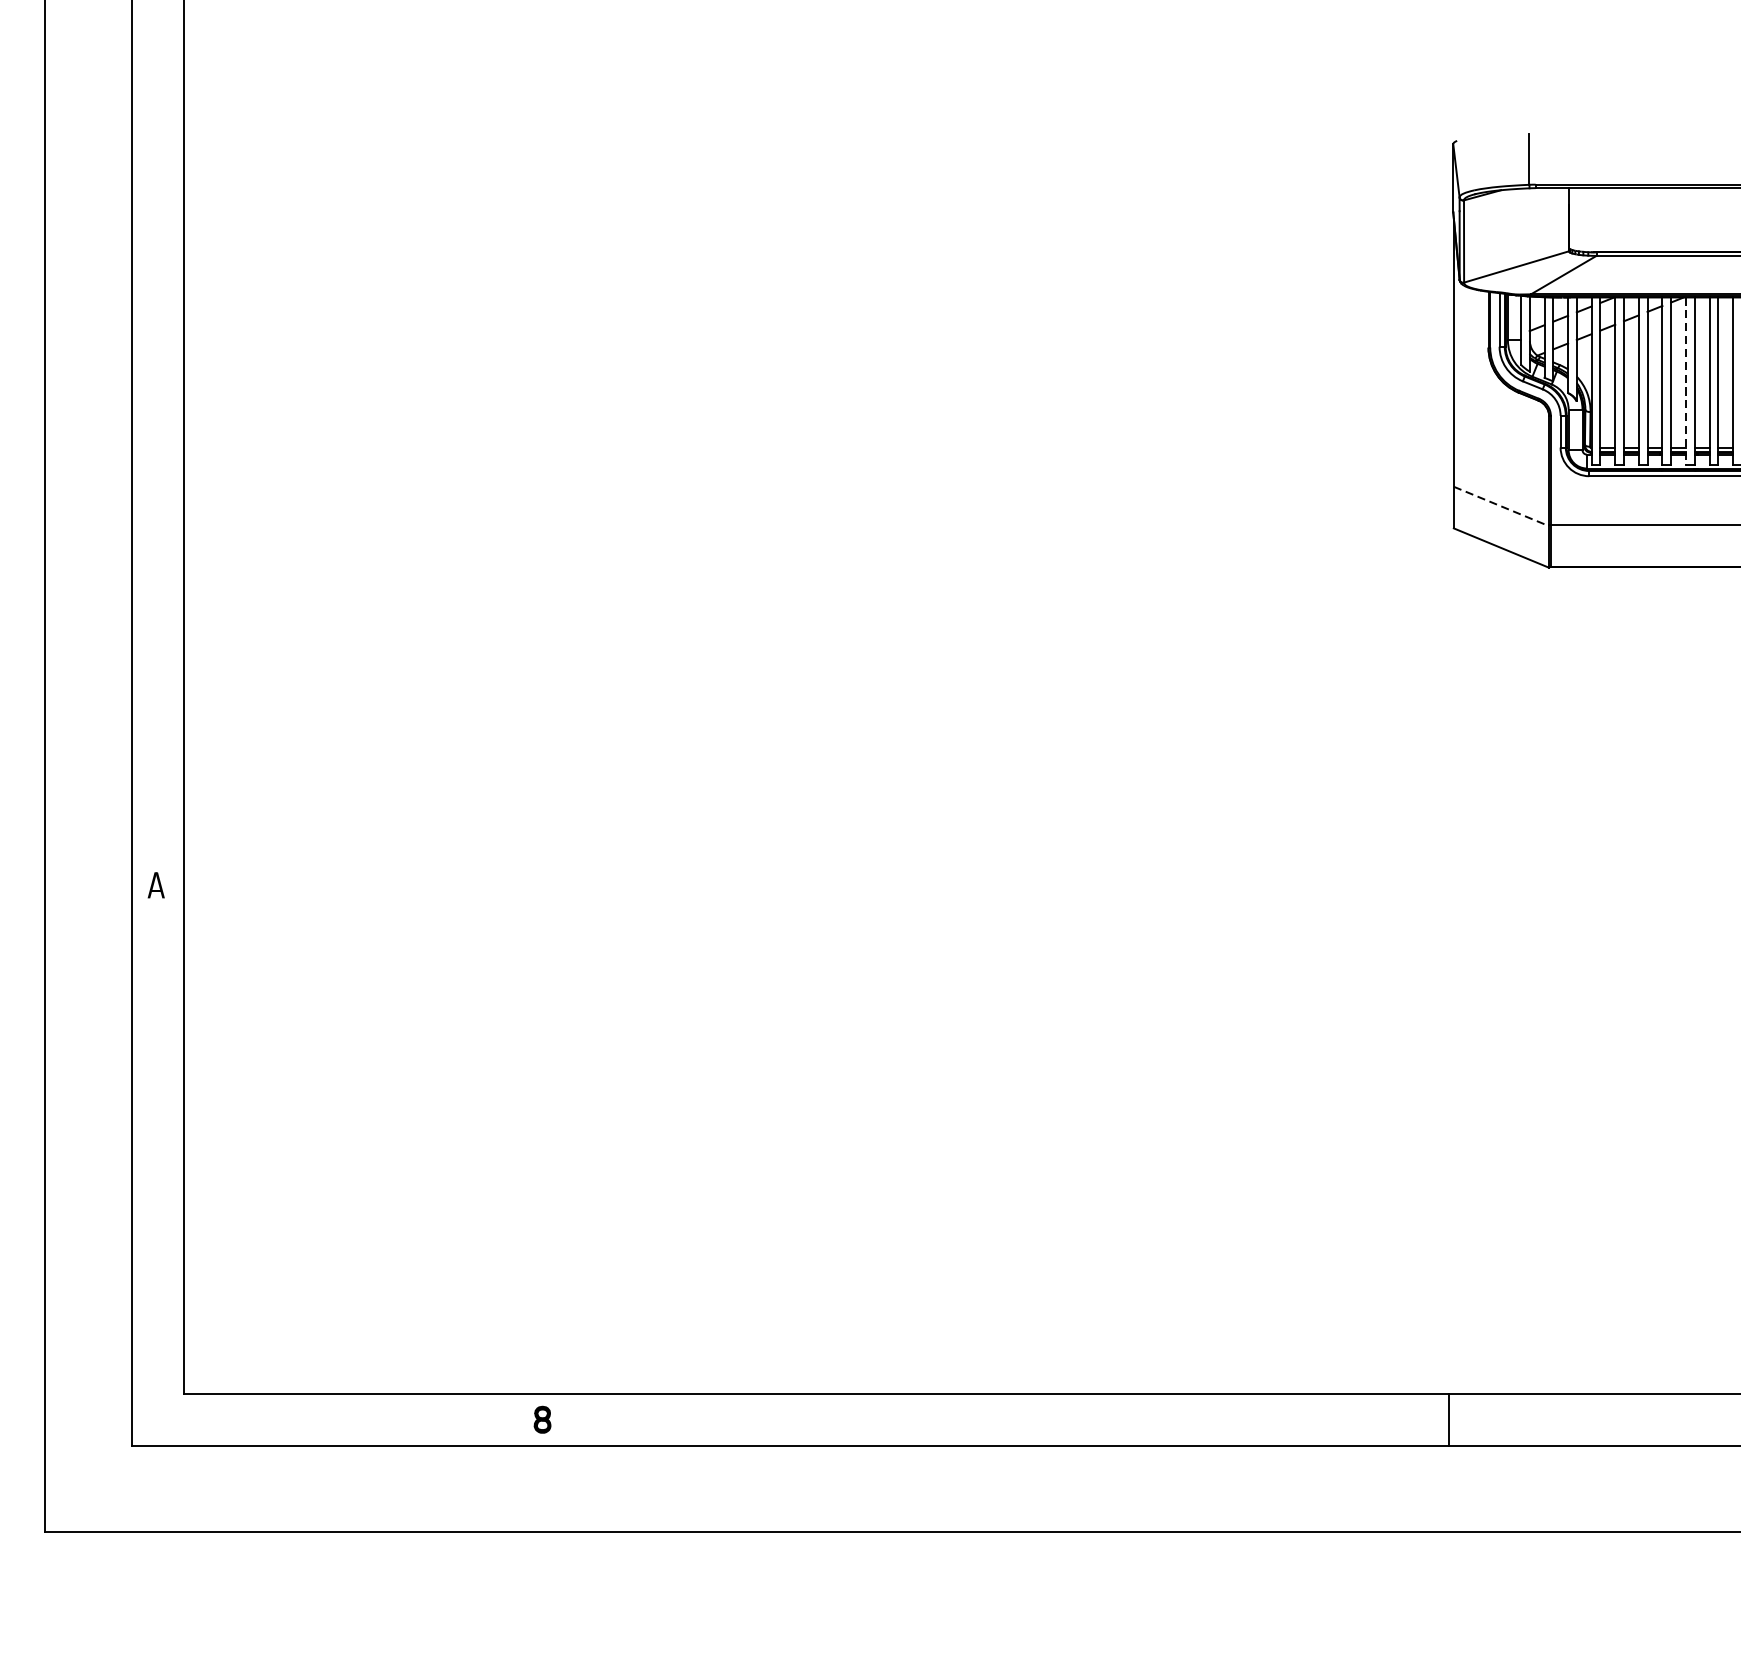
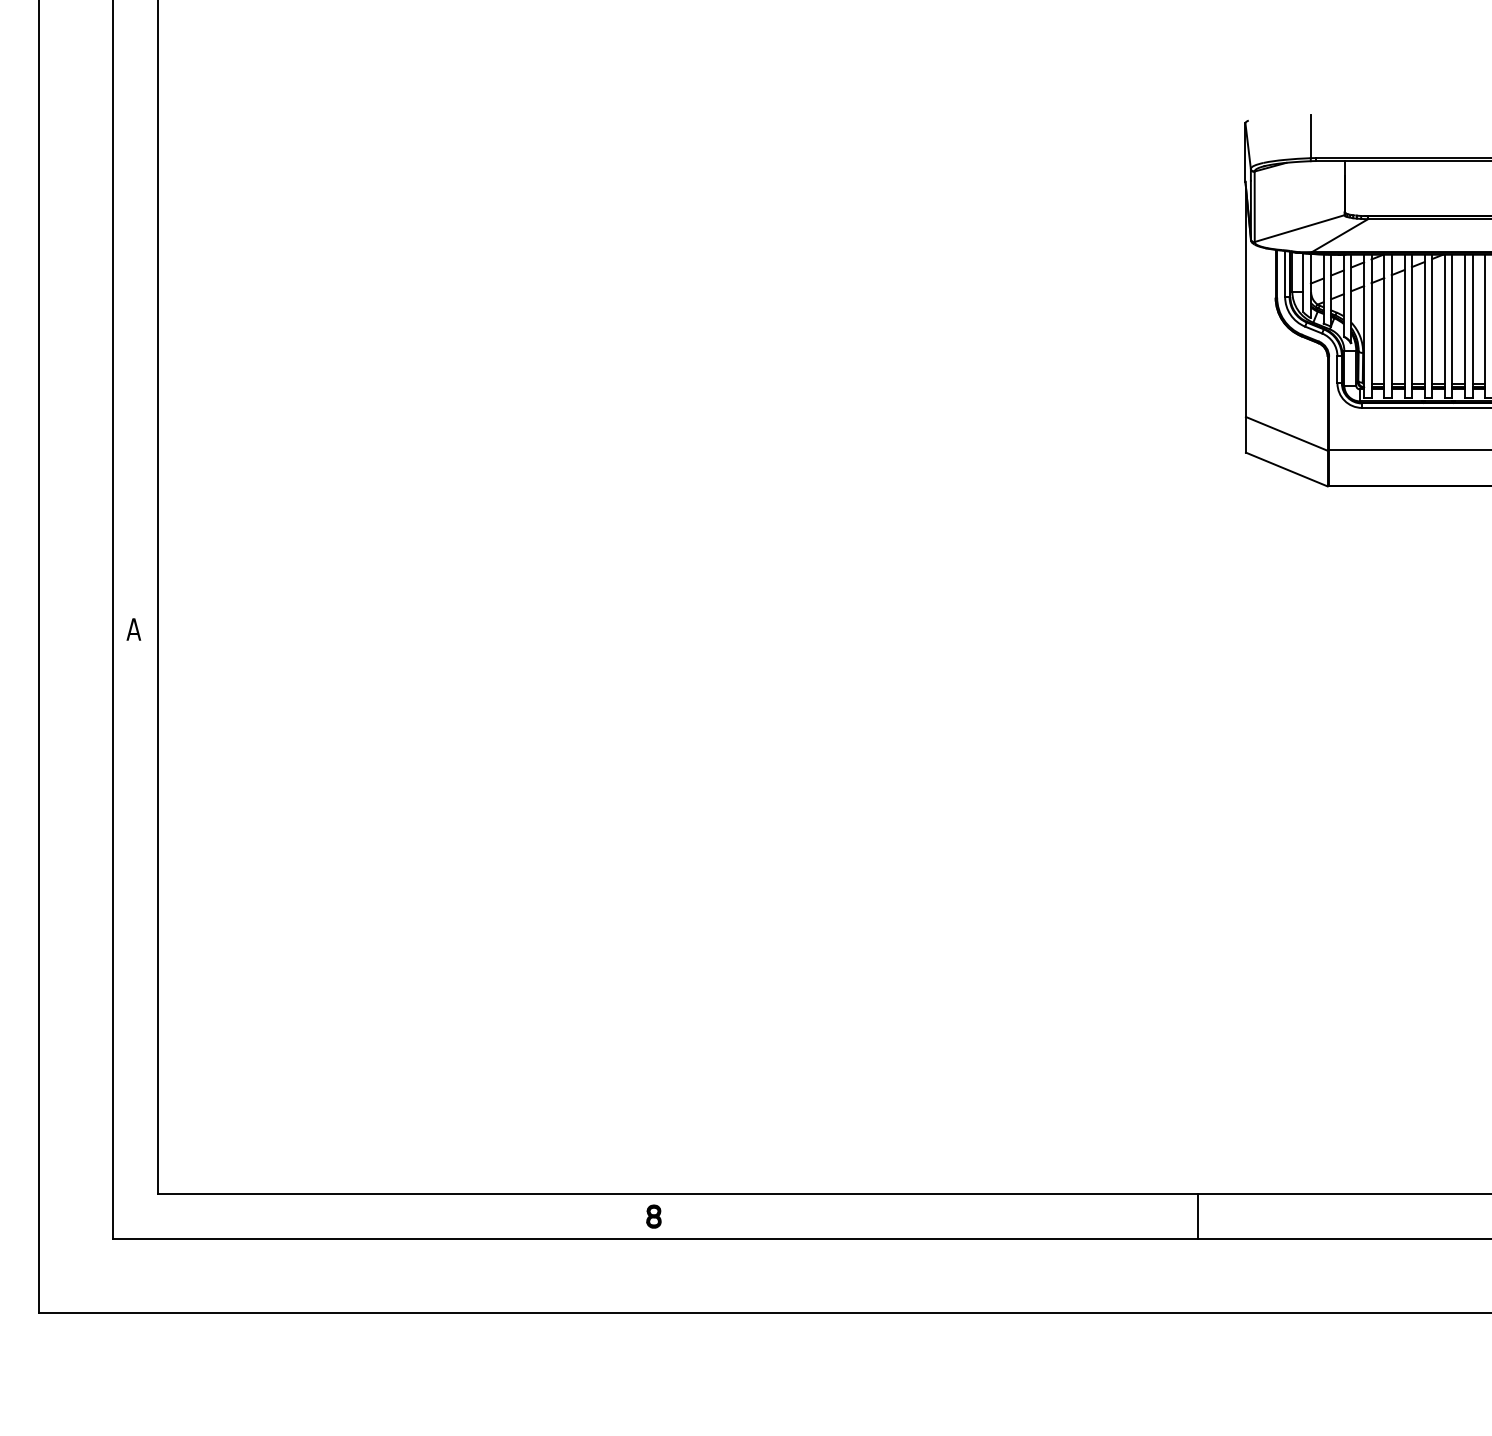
line: (1685, 381) -> (1444, 326), dashed -> solid
line: (1502, 507) -> (1287, 434), dashed -> solid
part: (155, 885) -> (133, 629), moved
part: (542, 1419) -> (653, 1216), moved
line: (1448, 1419) -> (1197, 1216), moved

